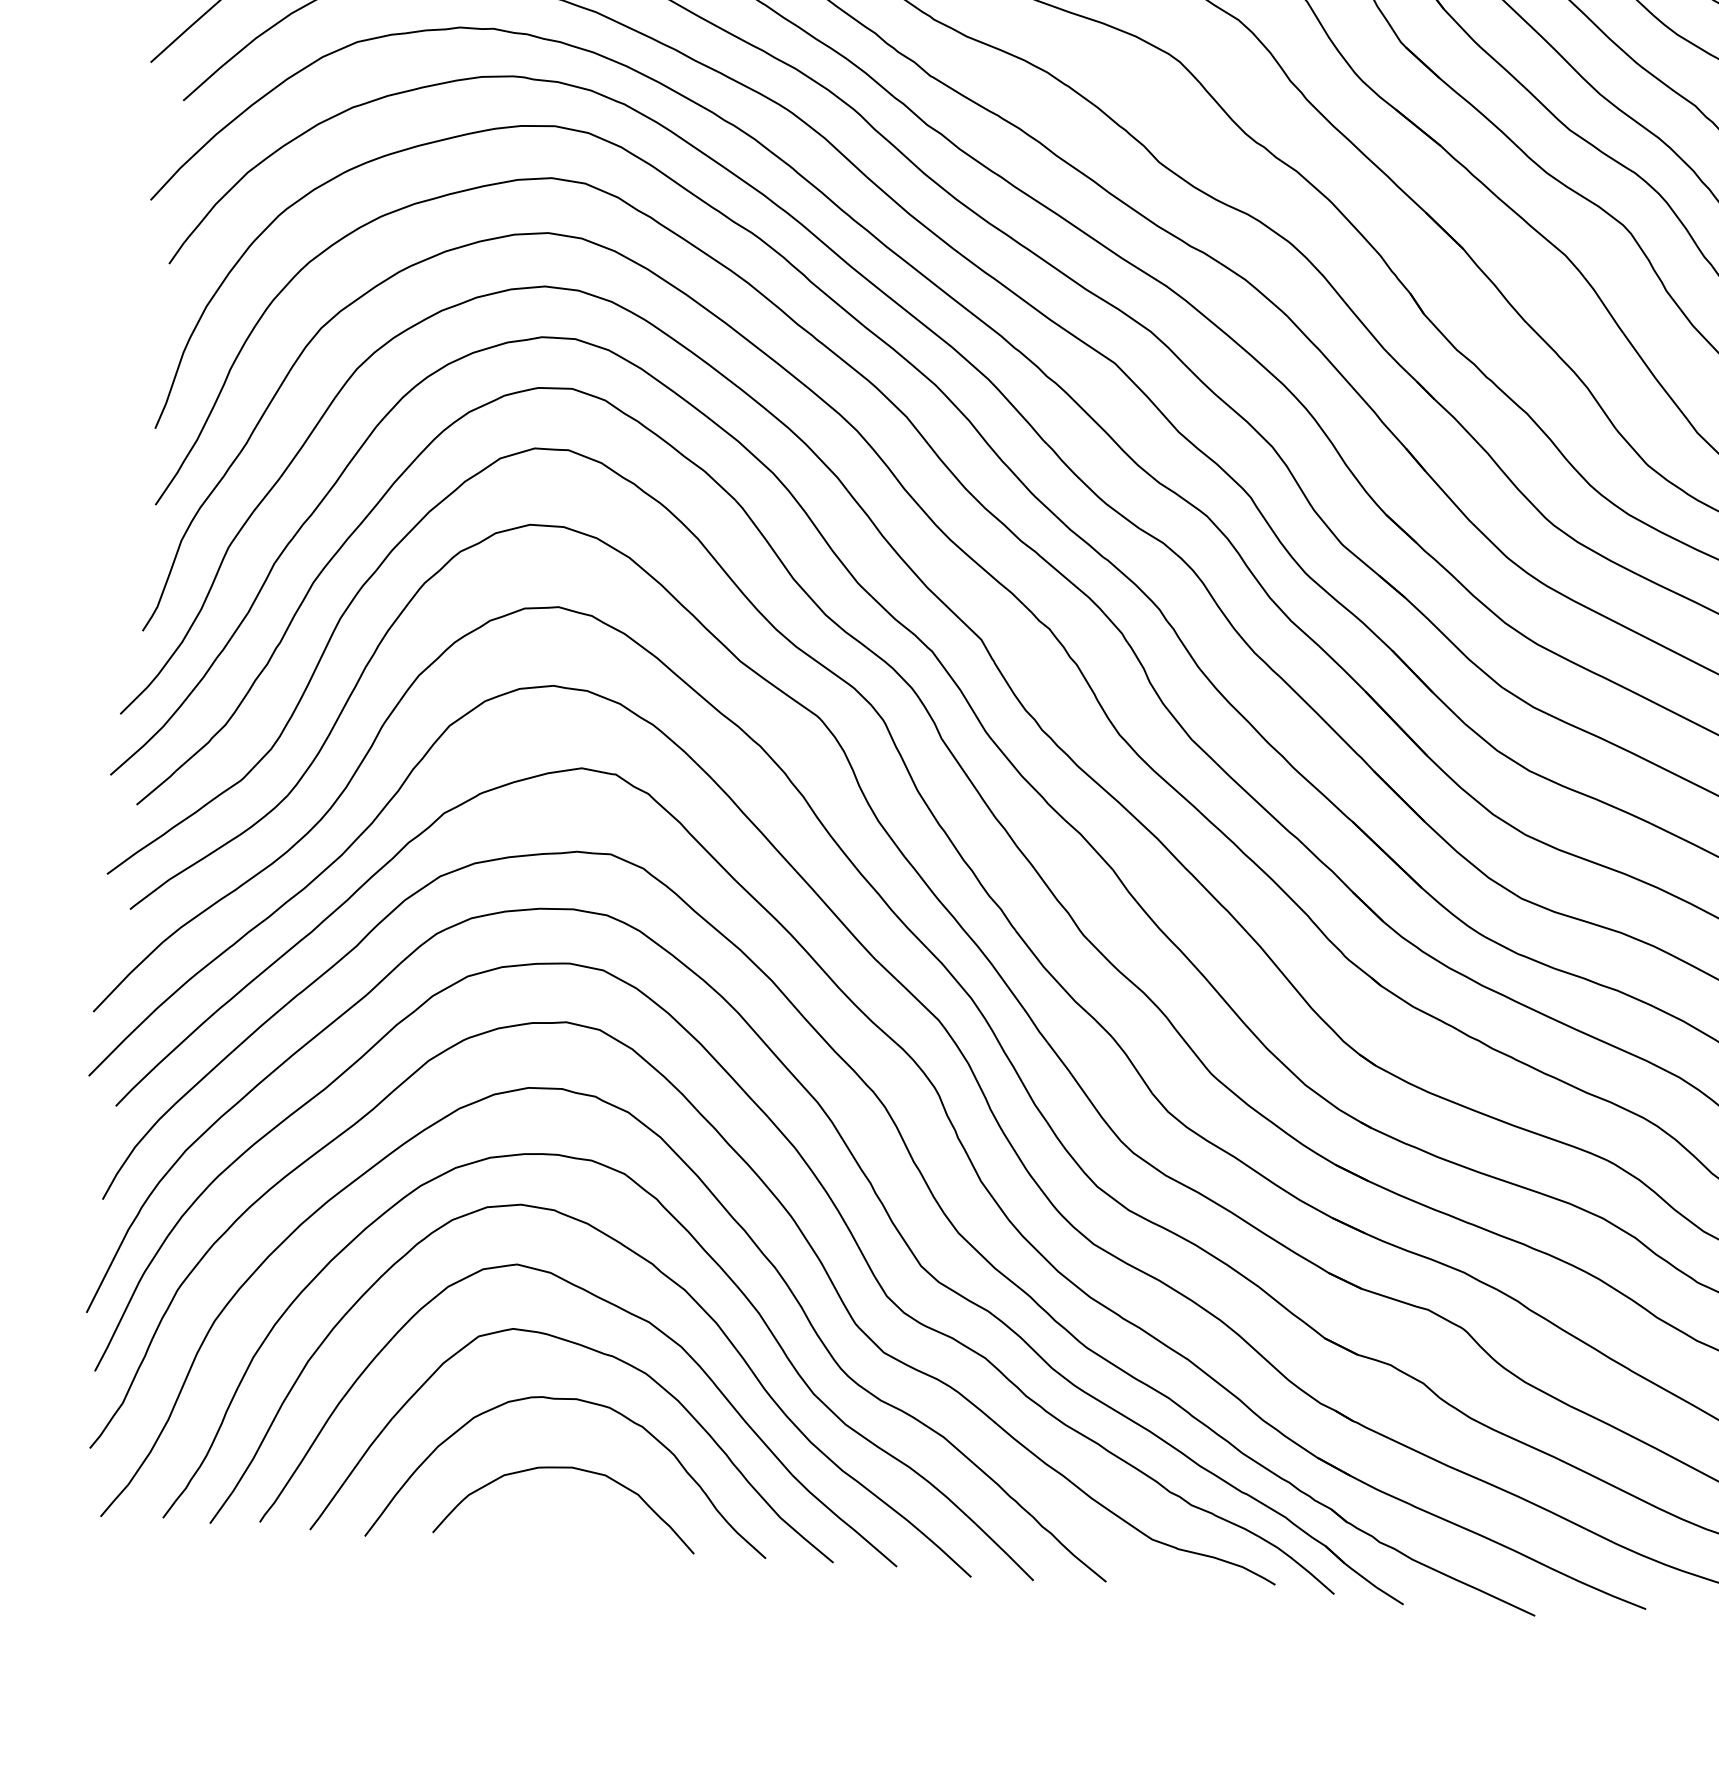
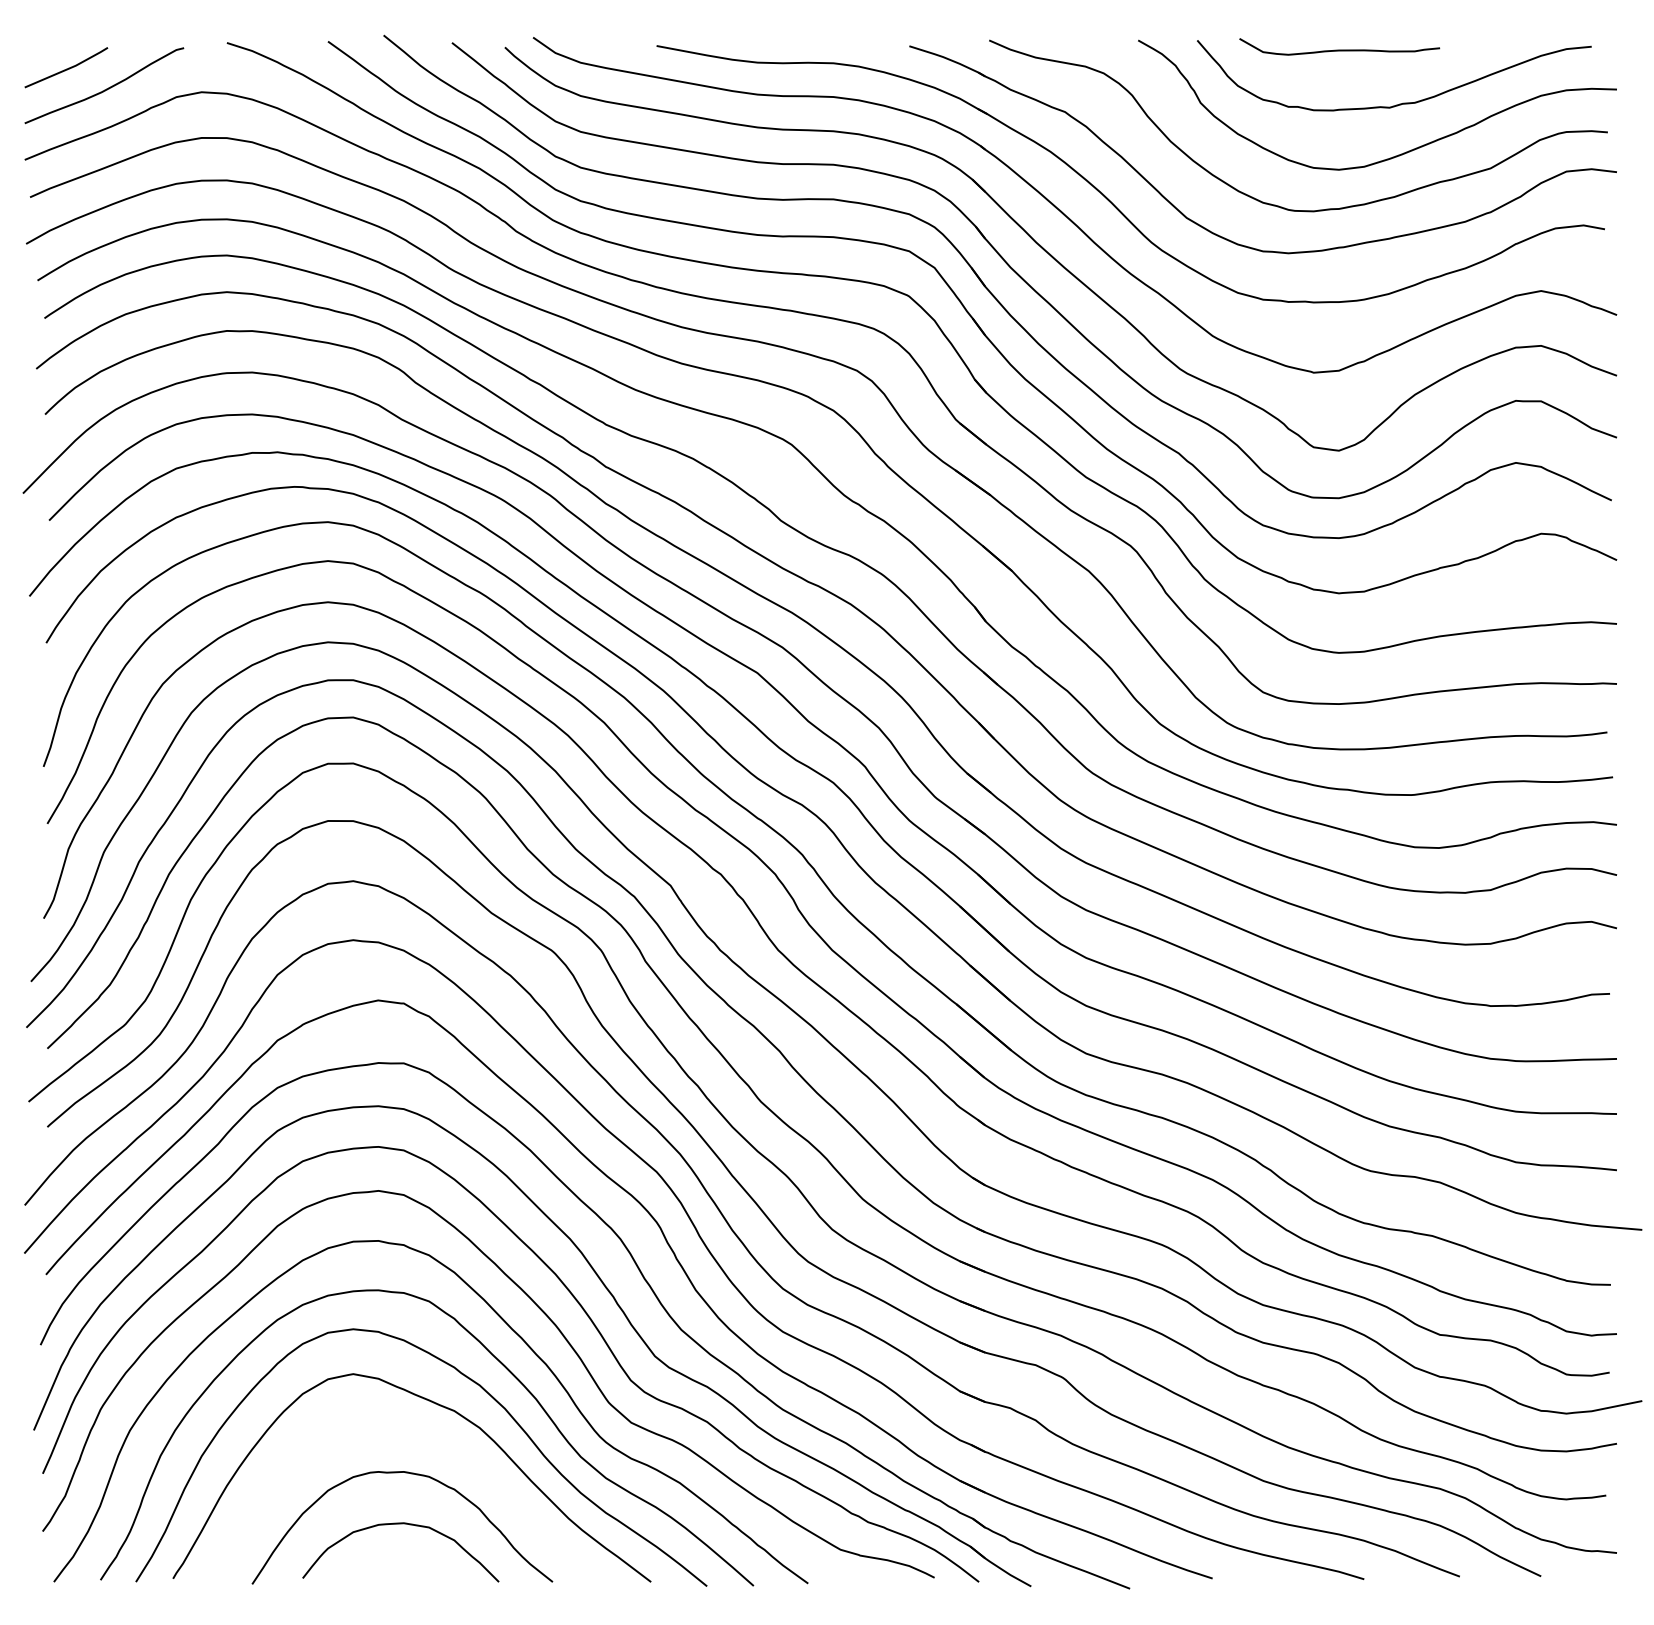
curve: (601, 1354) -> (420, 1437), removed

